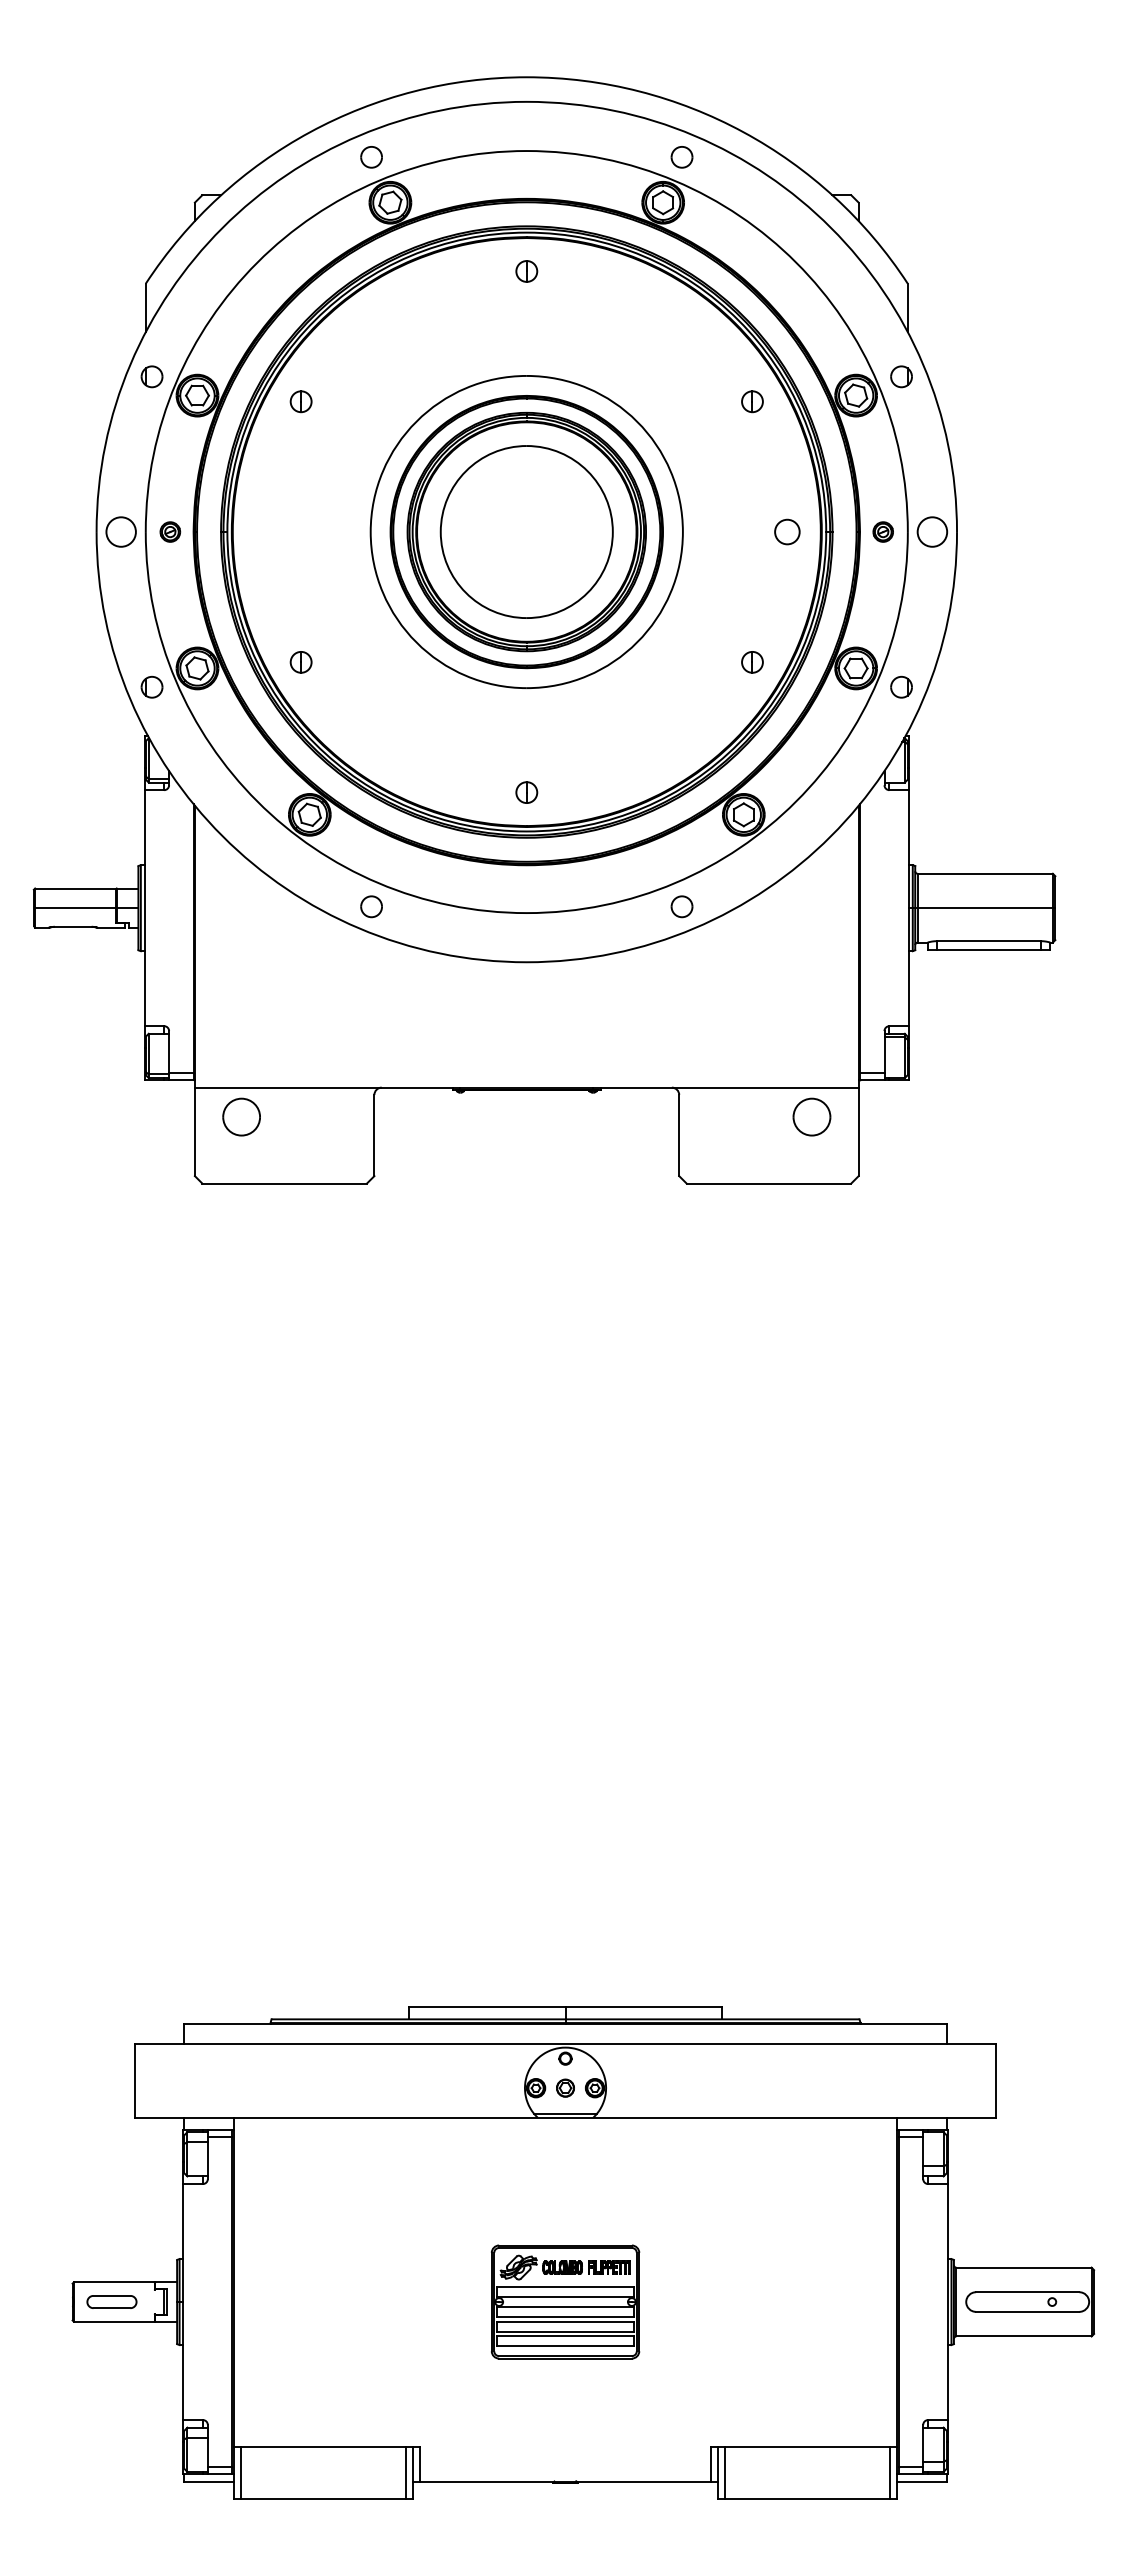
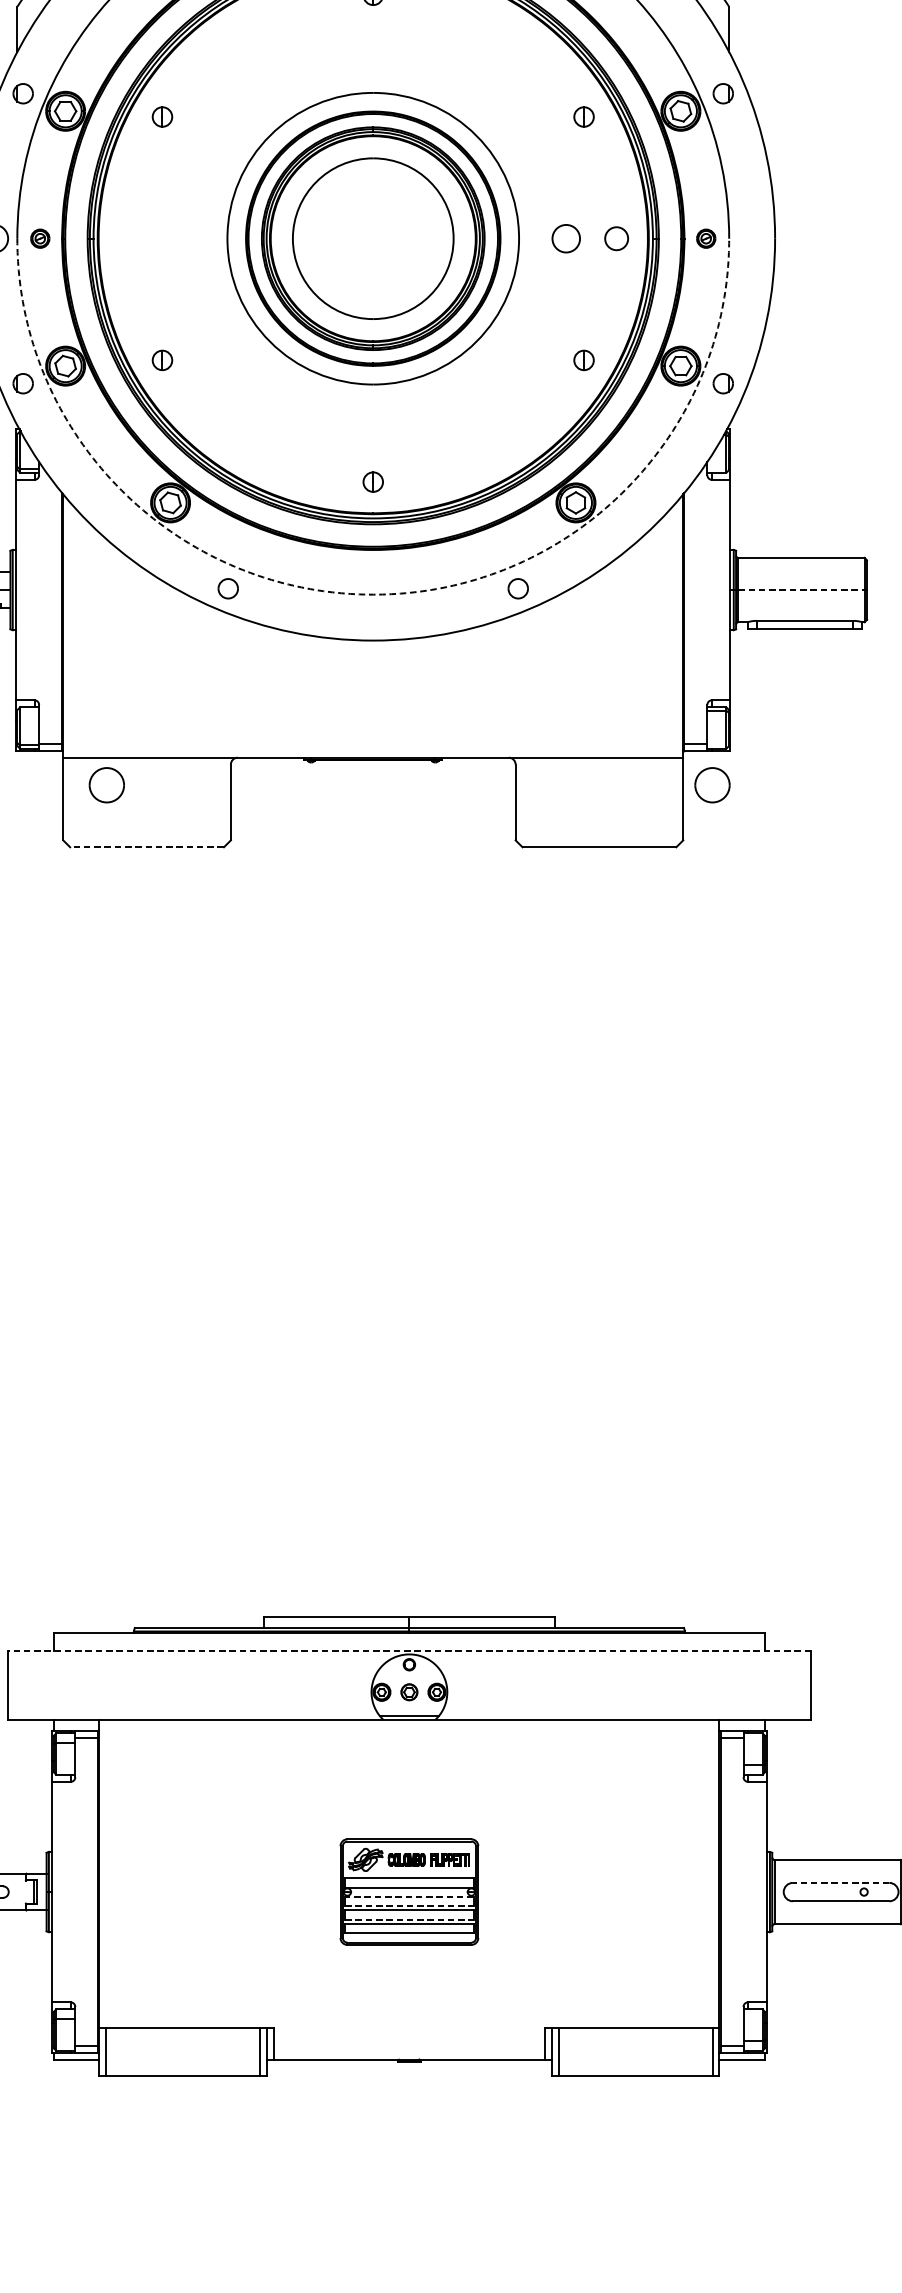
circle: (932, 531) -> (566, 238), moved
line: (985, 908) -> (801, 590), solid -> dashed
arc: (526, 913) -> (372, 595), solid -> dashed
part: (811, 1116) -> (712, 784), moved
line: (284, 1183) -> (146, 847), solid -> dashed
line: (565, 2043) -> (409, 1650), solid -> dashed
line: (1027, 2292) -> (840, 1883), solid -> dashed
line: (565, 2306) -> (409, 1896), solid -> dashed
line: (565, 2316) -> (409, 1905), solid -> dashed
line: (565, 2331) -> (409, 1919), solid -> dashed

